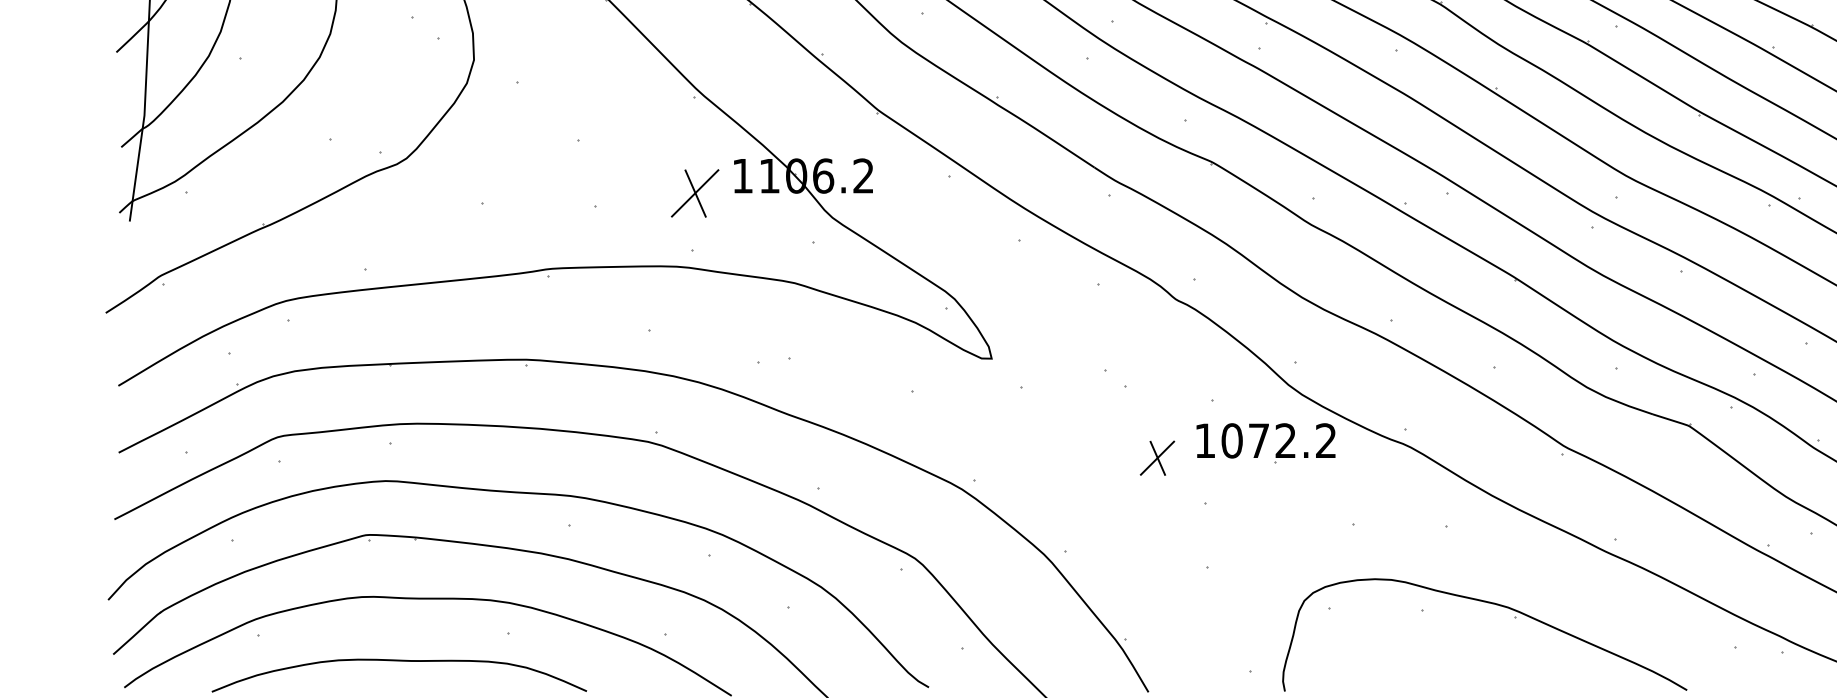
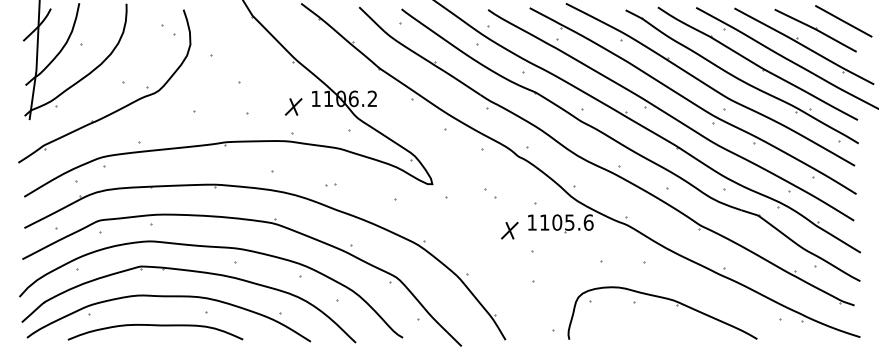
part: (694, 192) -> (293, 106), size x0.71
part: (773, 359) -> (330, 184), size x0.62
text: (1278, 440) -> (566, 222), 1072.2 -> 1105.6

